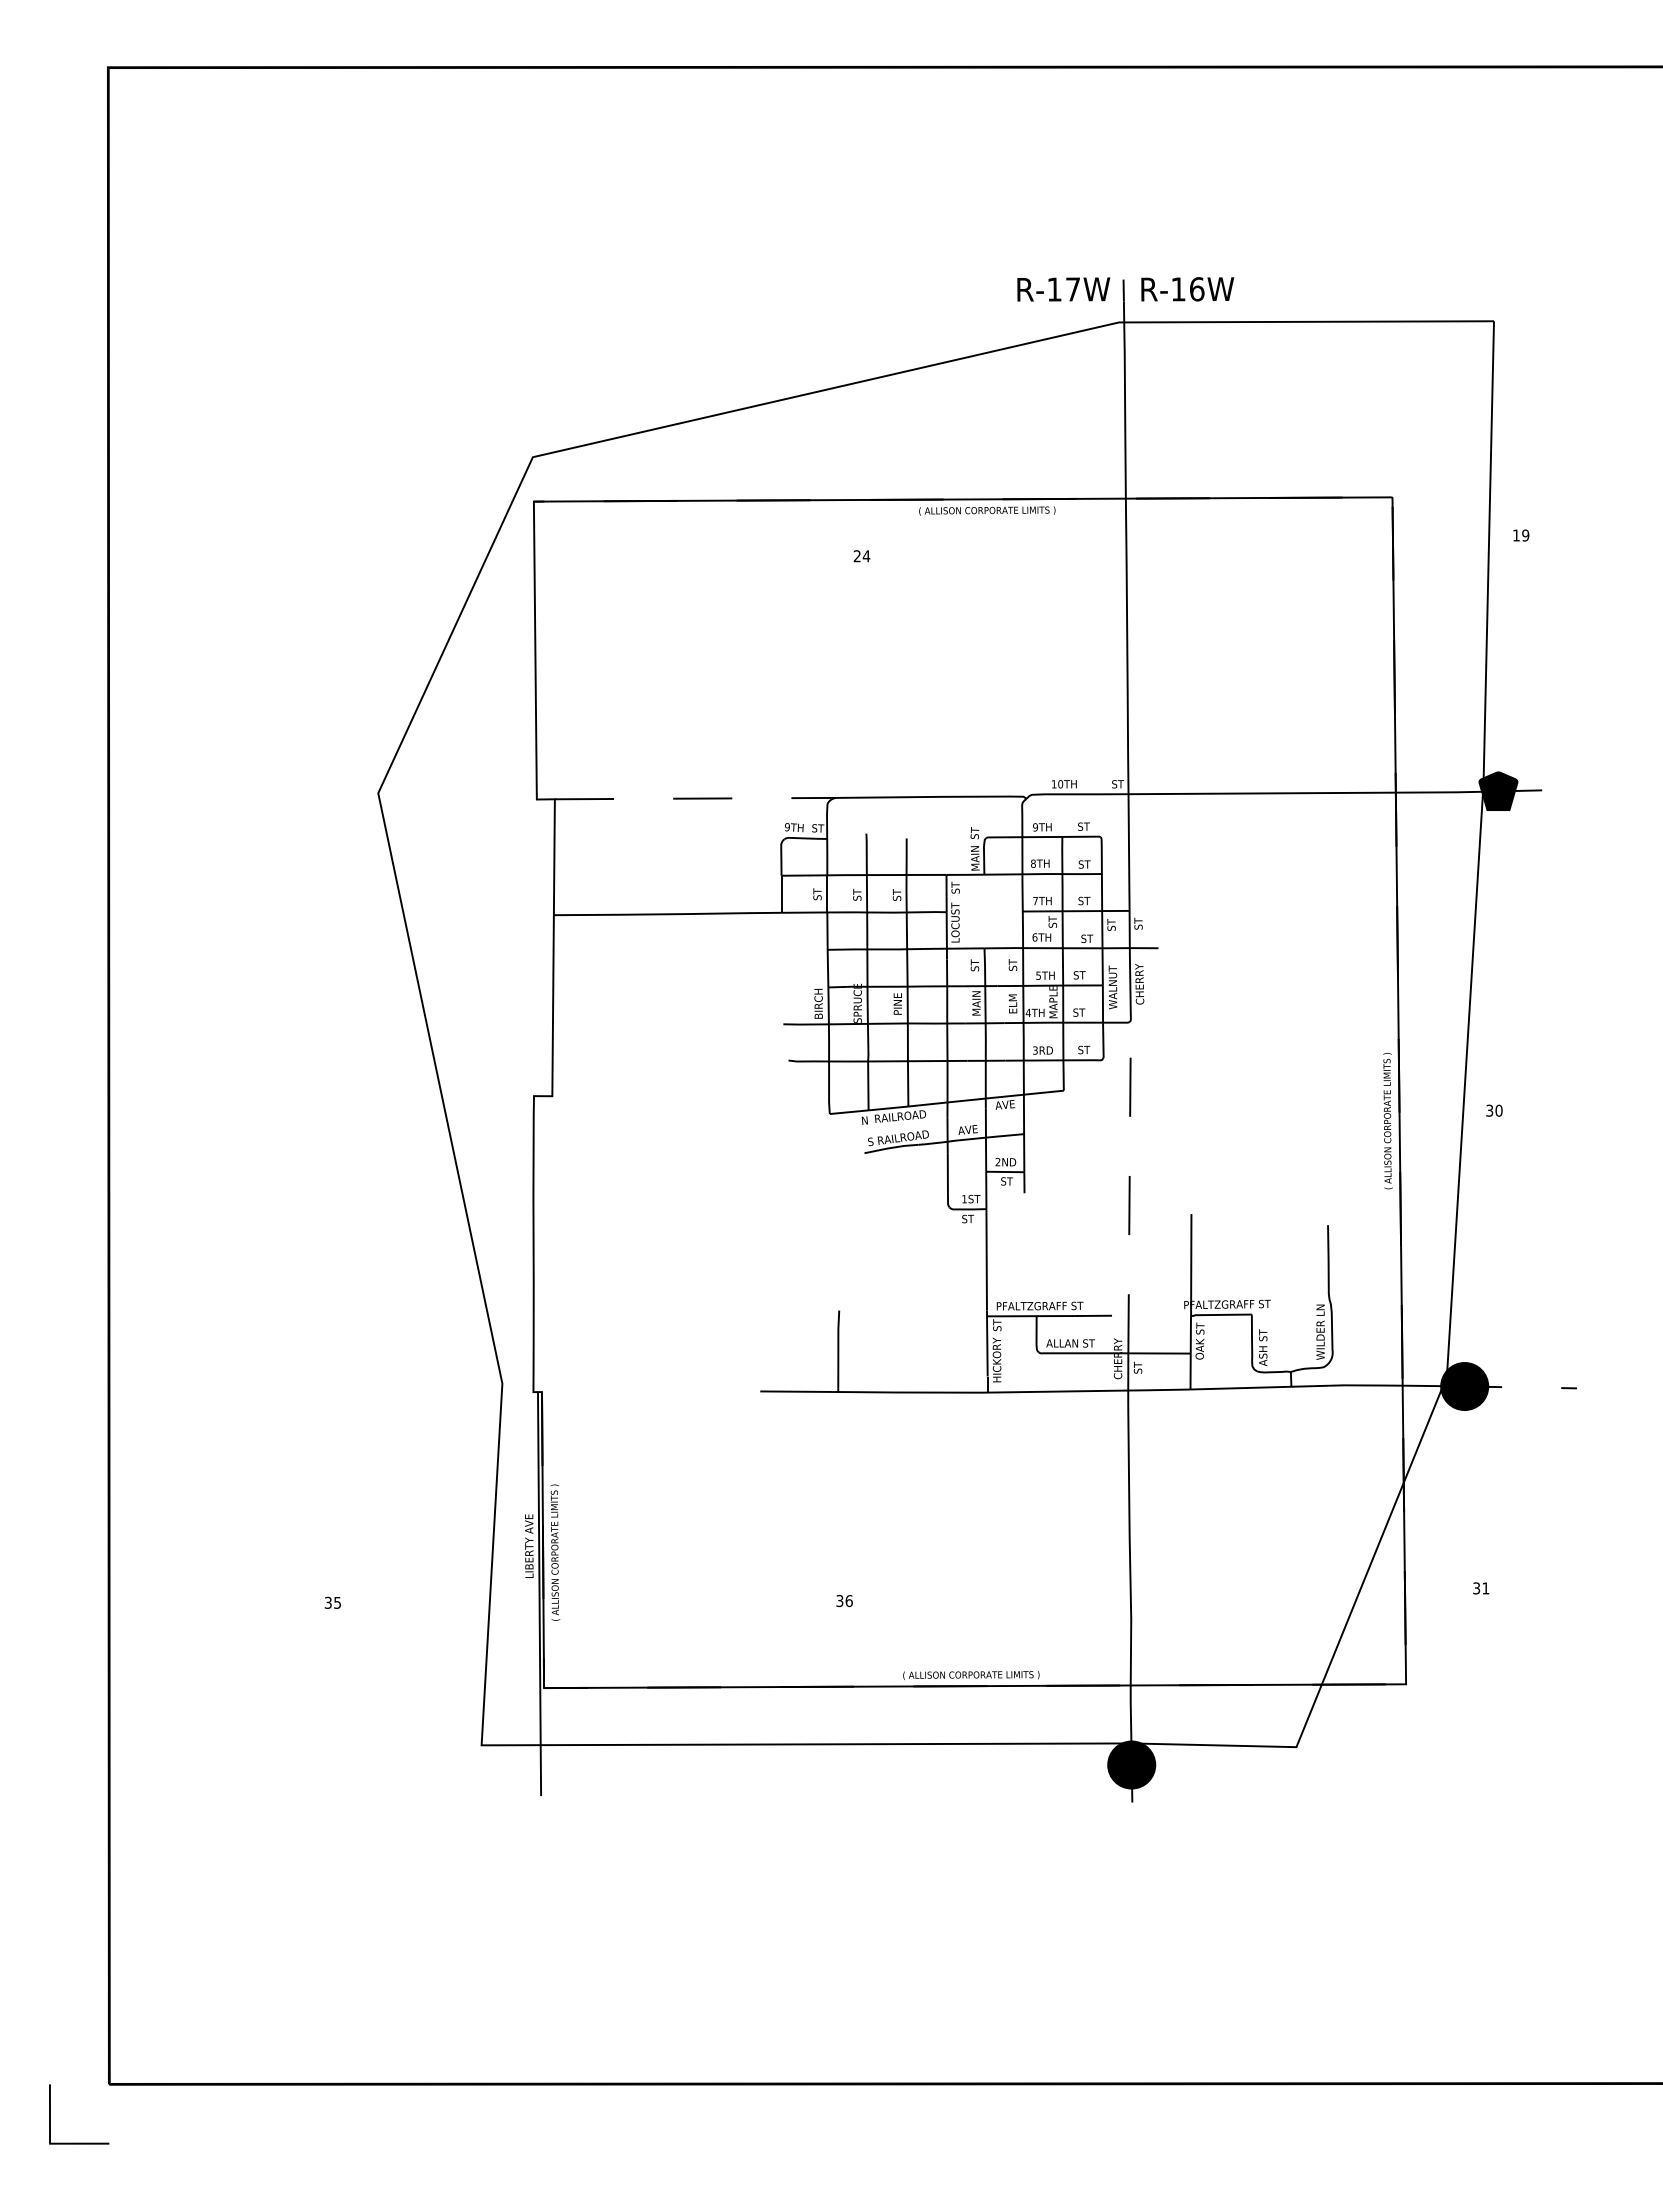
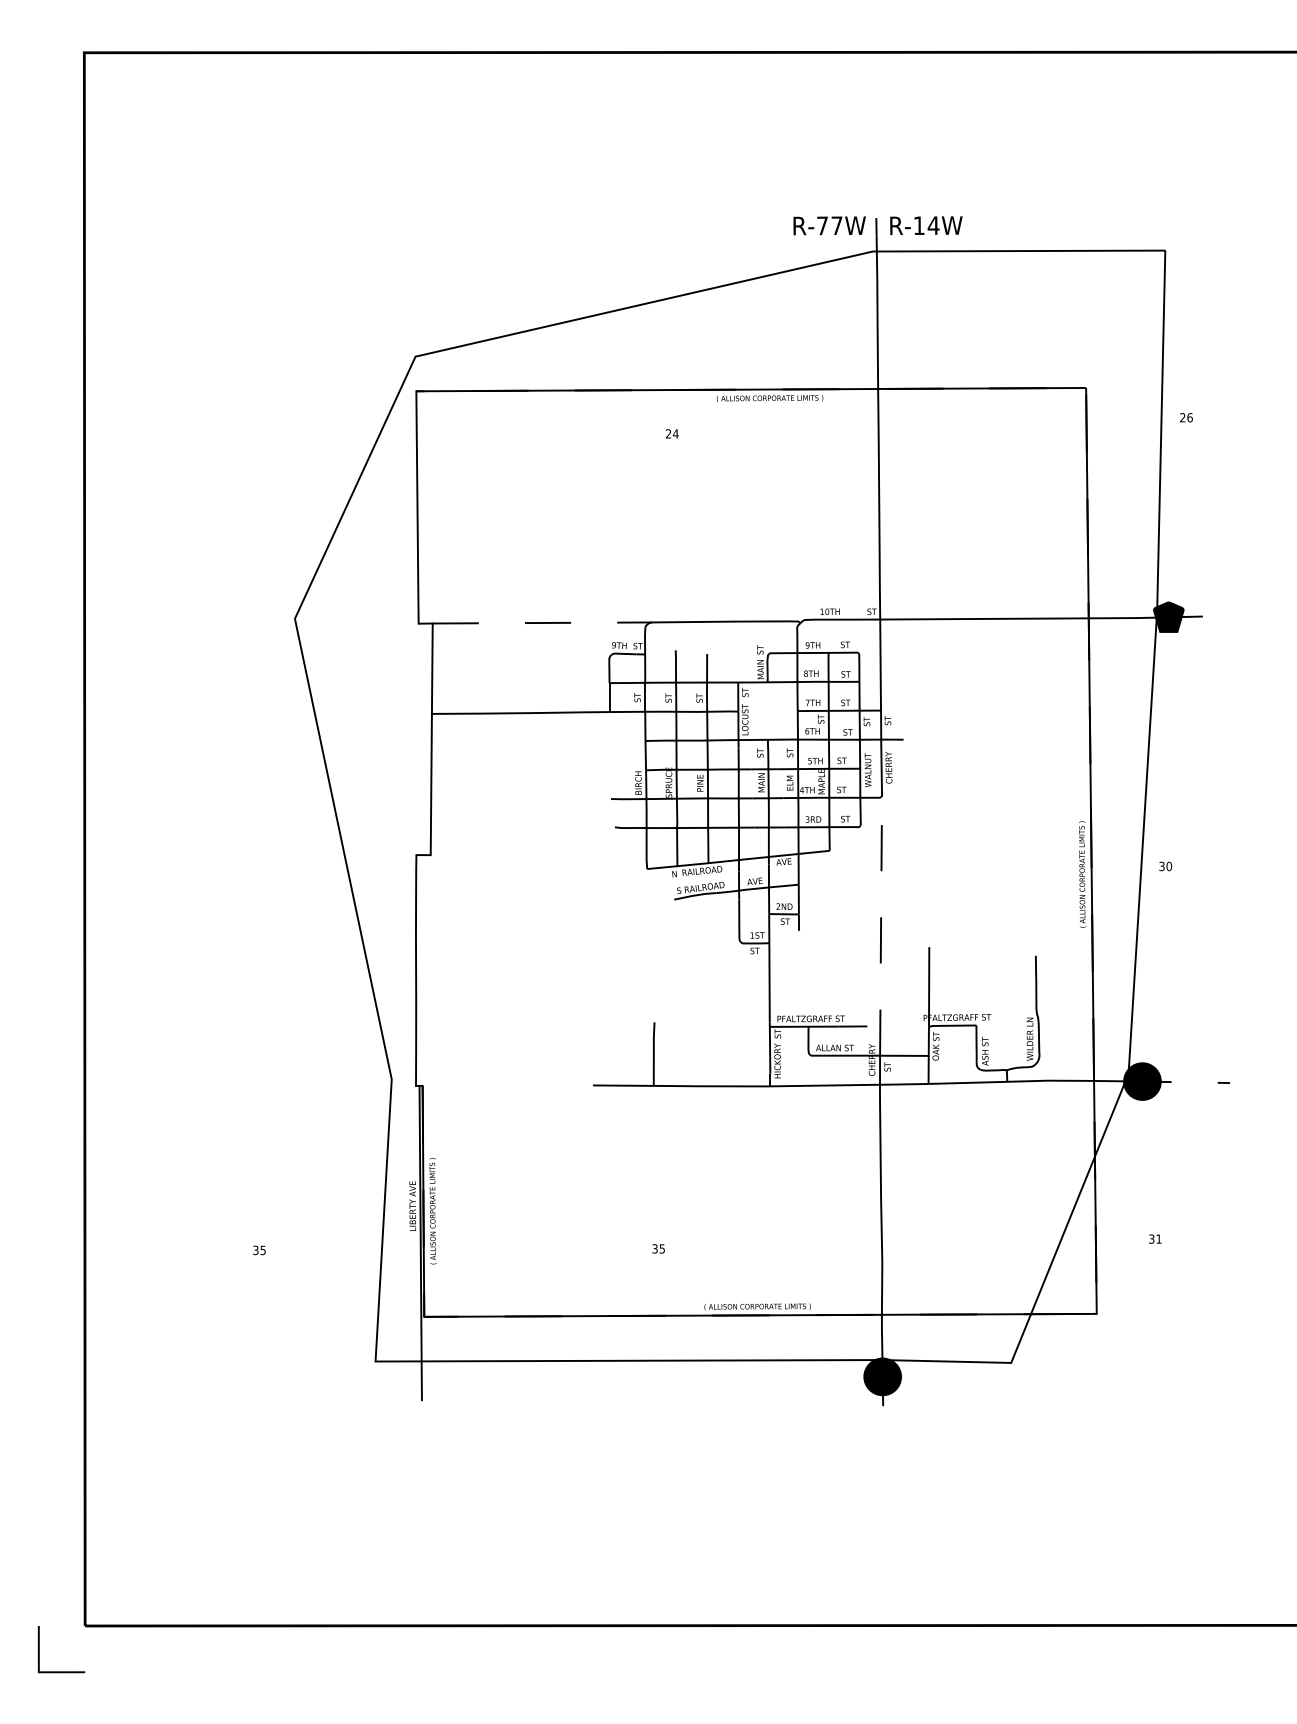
text: (1054, 289) -> (822, 225), R-17W -> R-77W
text: (1196, 289) -> (933, 225), R-16W -> R-14W
text: (1521, 535) -> (1186, 417), 19 -> 26
text: (848, 1601) -> (661, 1249), 36 -> 35

